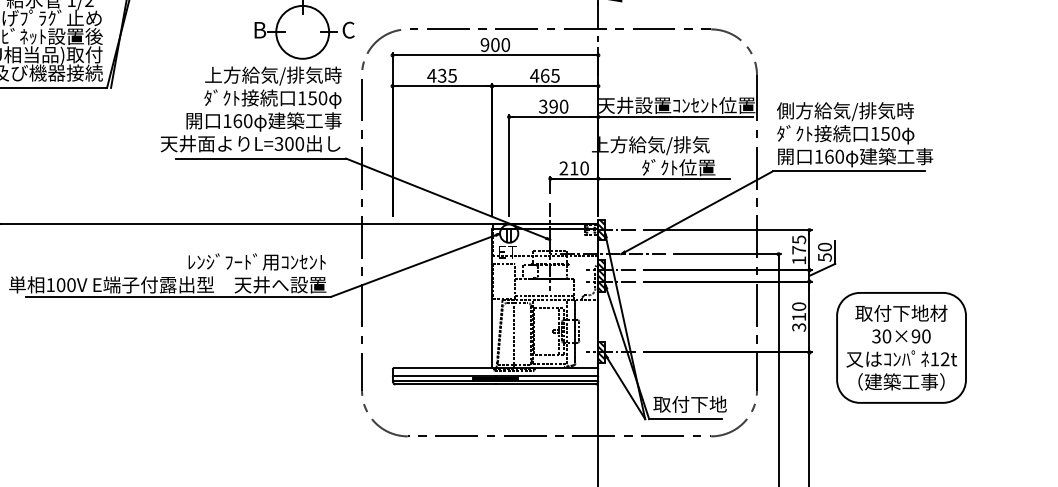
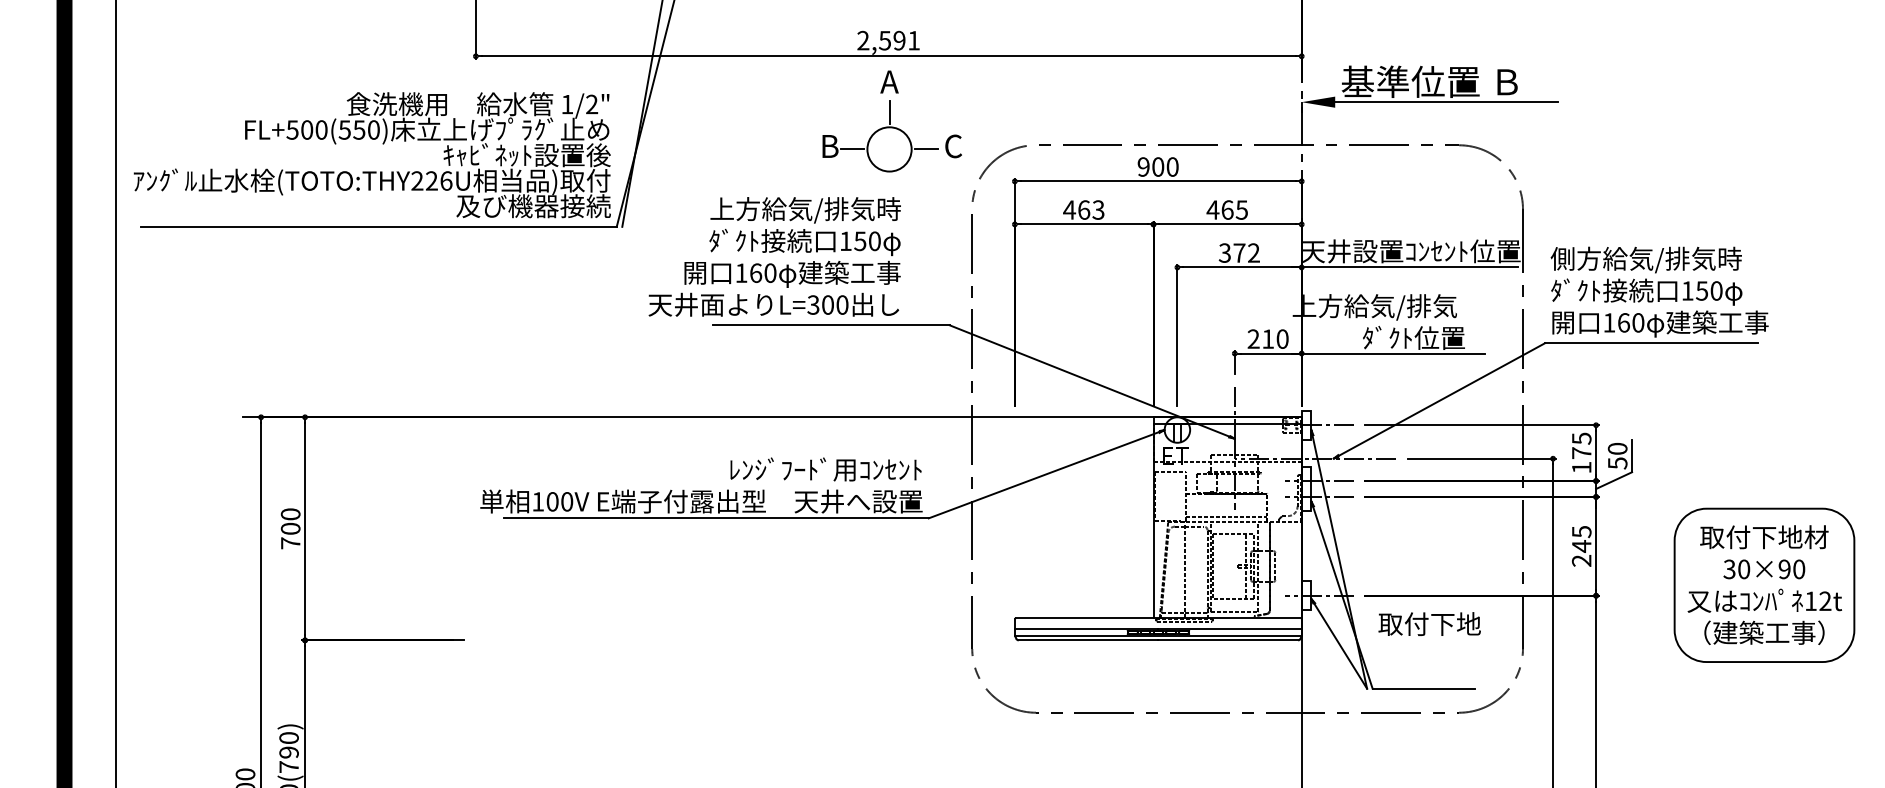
circle: (302, 32) -> (889, 149), size x0.6
text: (447, 75) -> (1091, 209), 435 -> 463
text: (558, 106) -> (1246, 252), 390 -> 372
text: (251, 109) -> (774, 256), moved
hatch: (601, 229) -> (1306, 424), removed
hatch: (601, 275) -> (1306, 488), removed
text: (798, 317) -> (1581, 546), 310 -> 245
part: (901, 347) -> (1764, 584), moved
hatch: (601, 352) -> (1306, 595), removed
text: (689, 403) -> (1429, 623), moved

